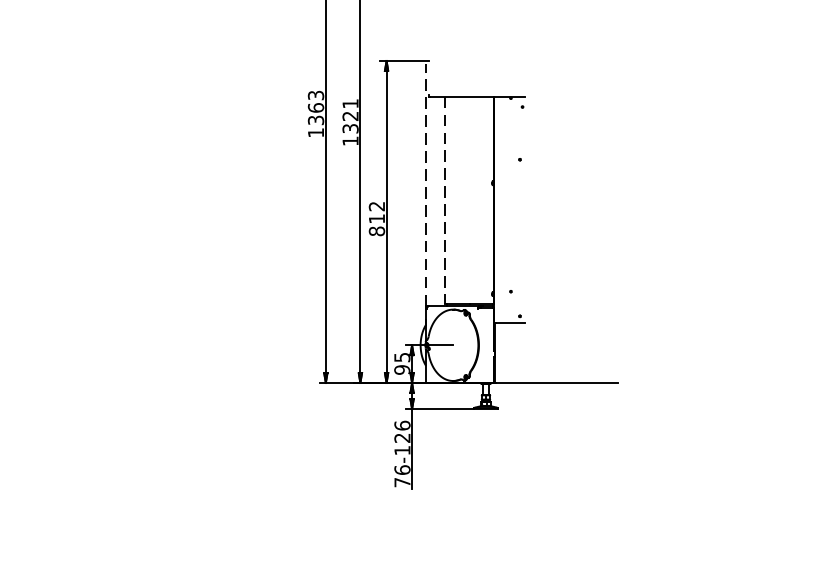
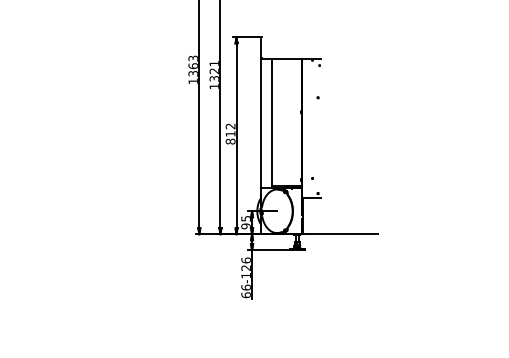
line: (425, 183) -> (260, 112), dashed -> solid
line: (443, 201) -> (271, 123), dashed -> solid
text: (401, 483) -> (245, 295), 76-126 -> 66-126

